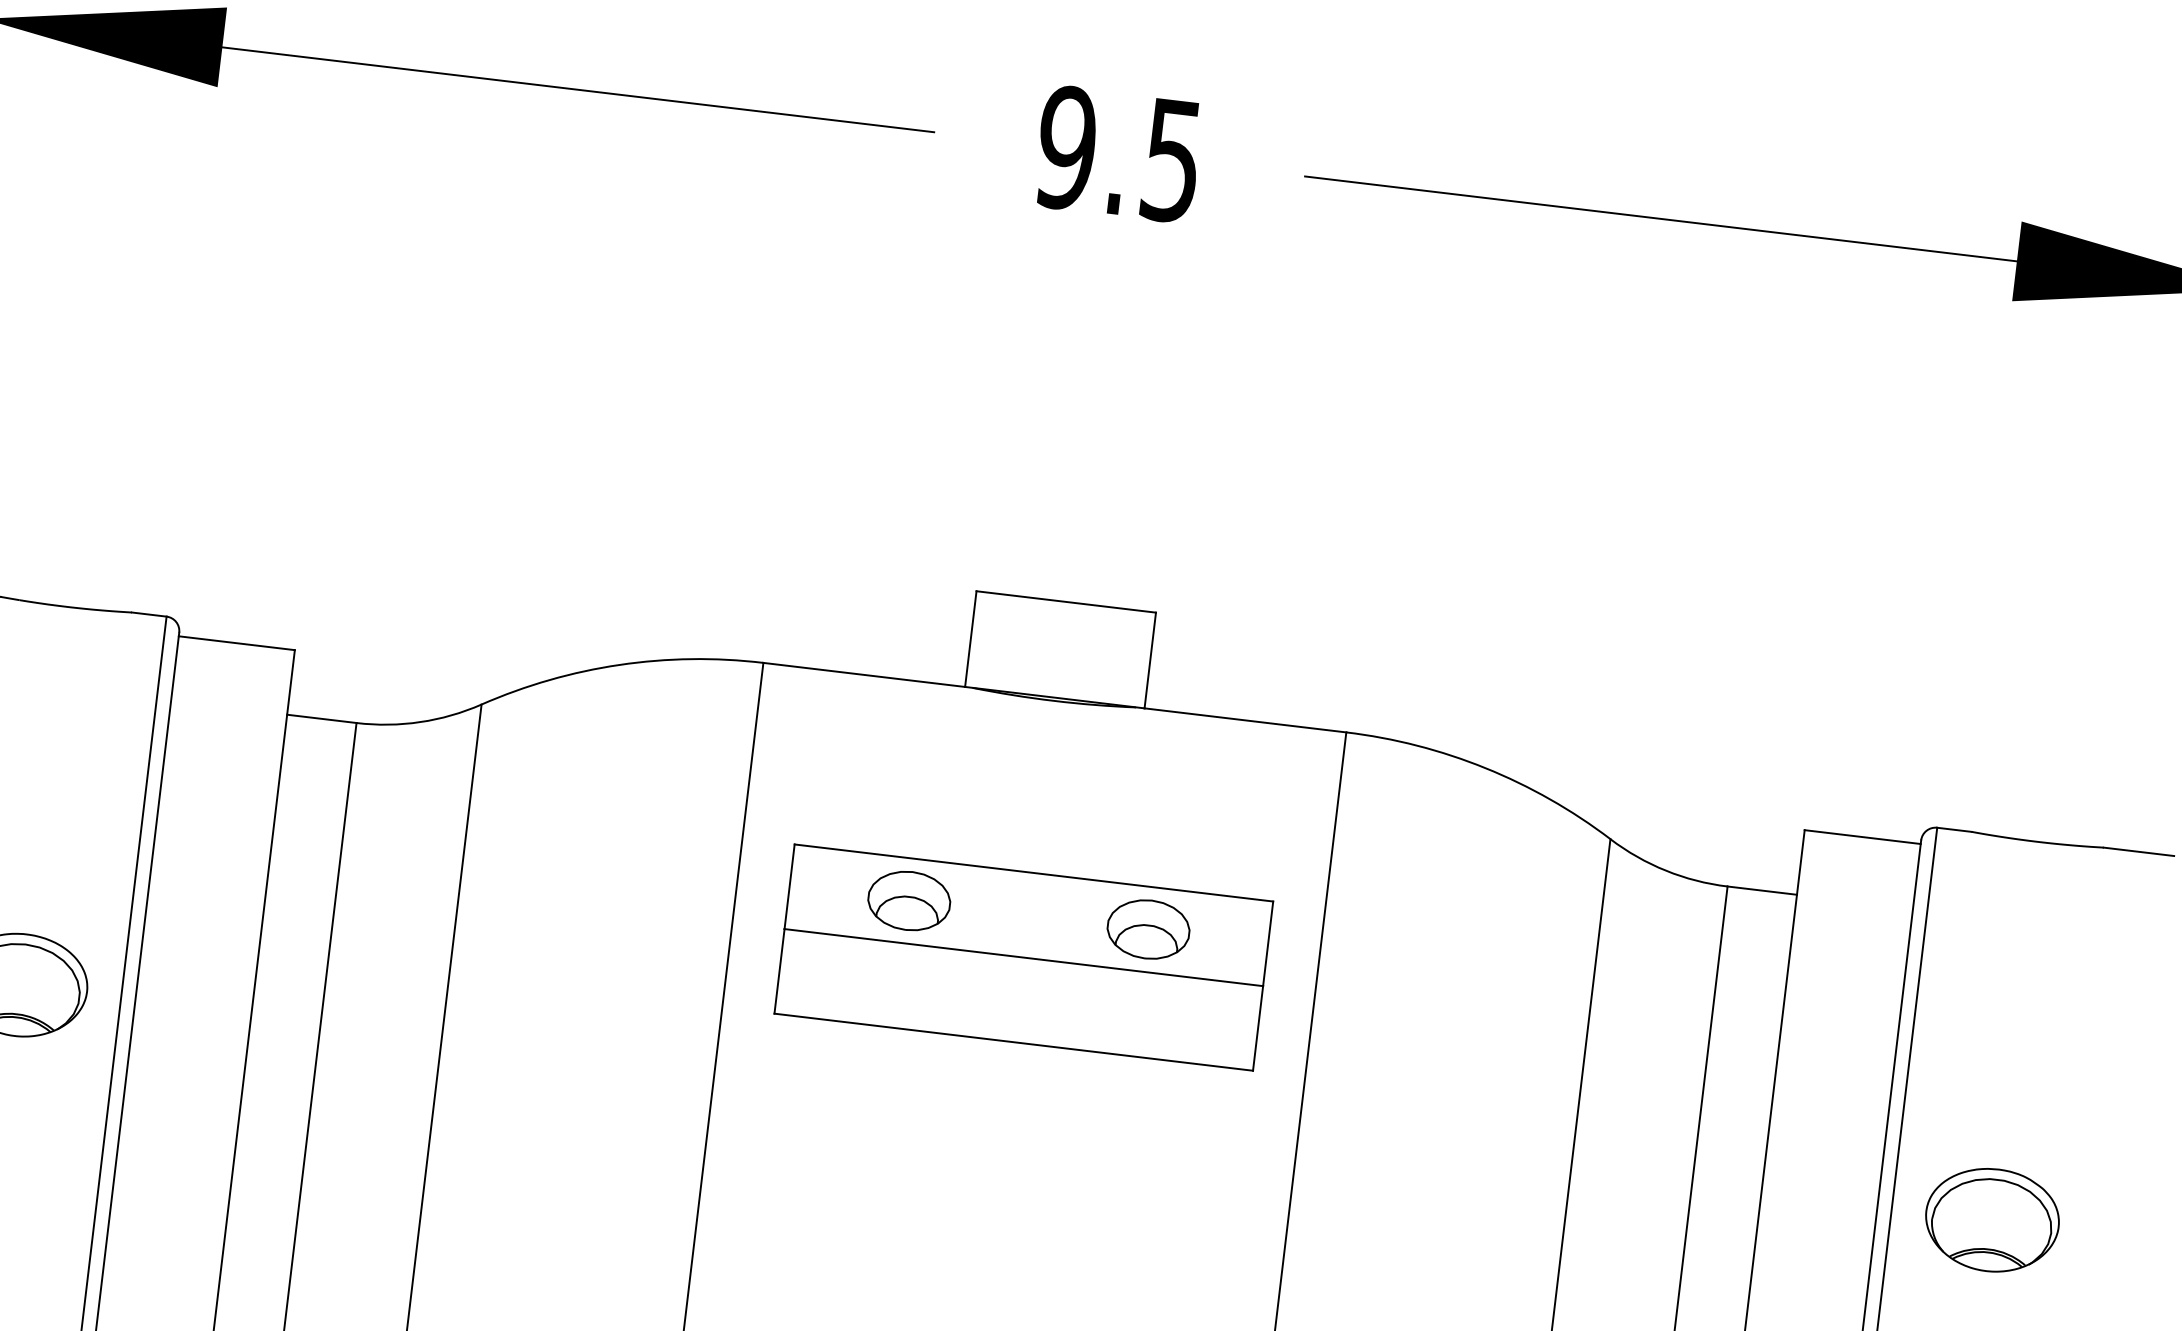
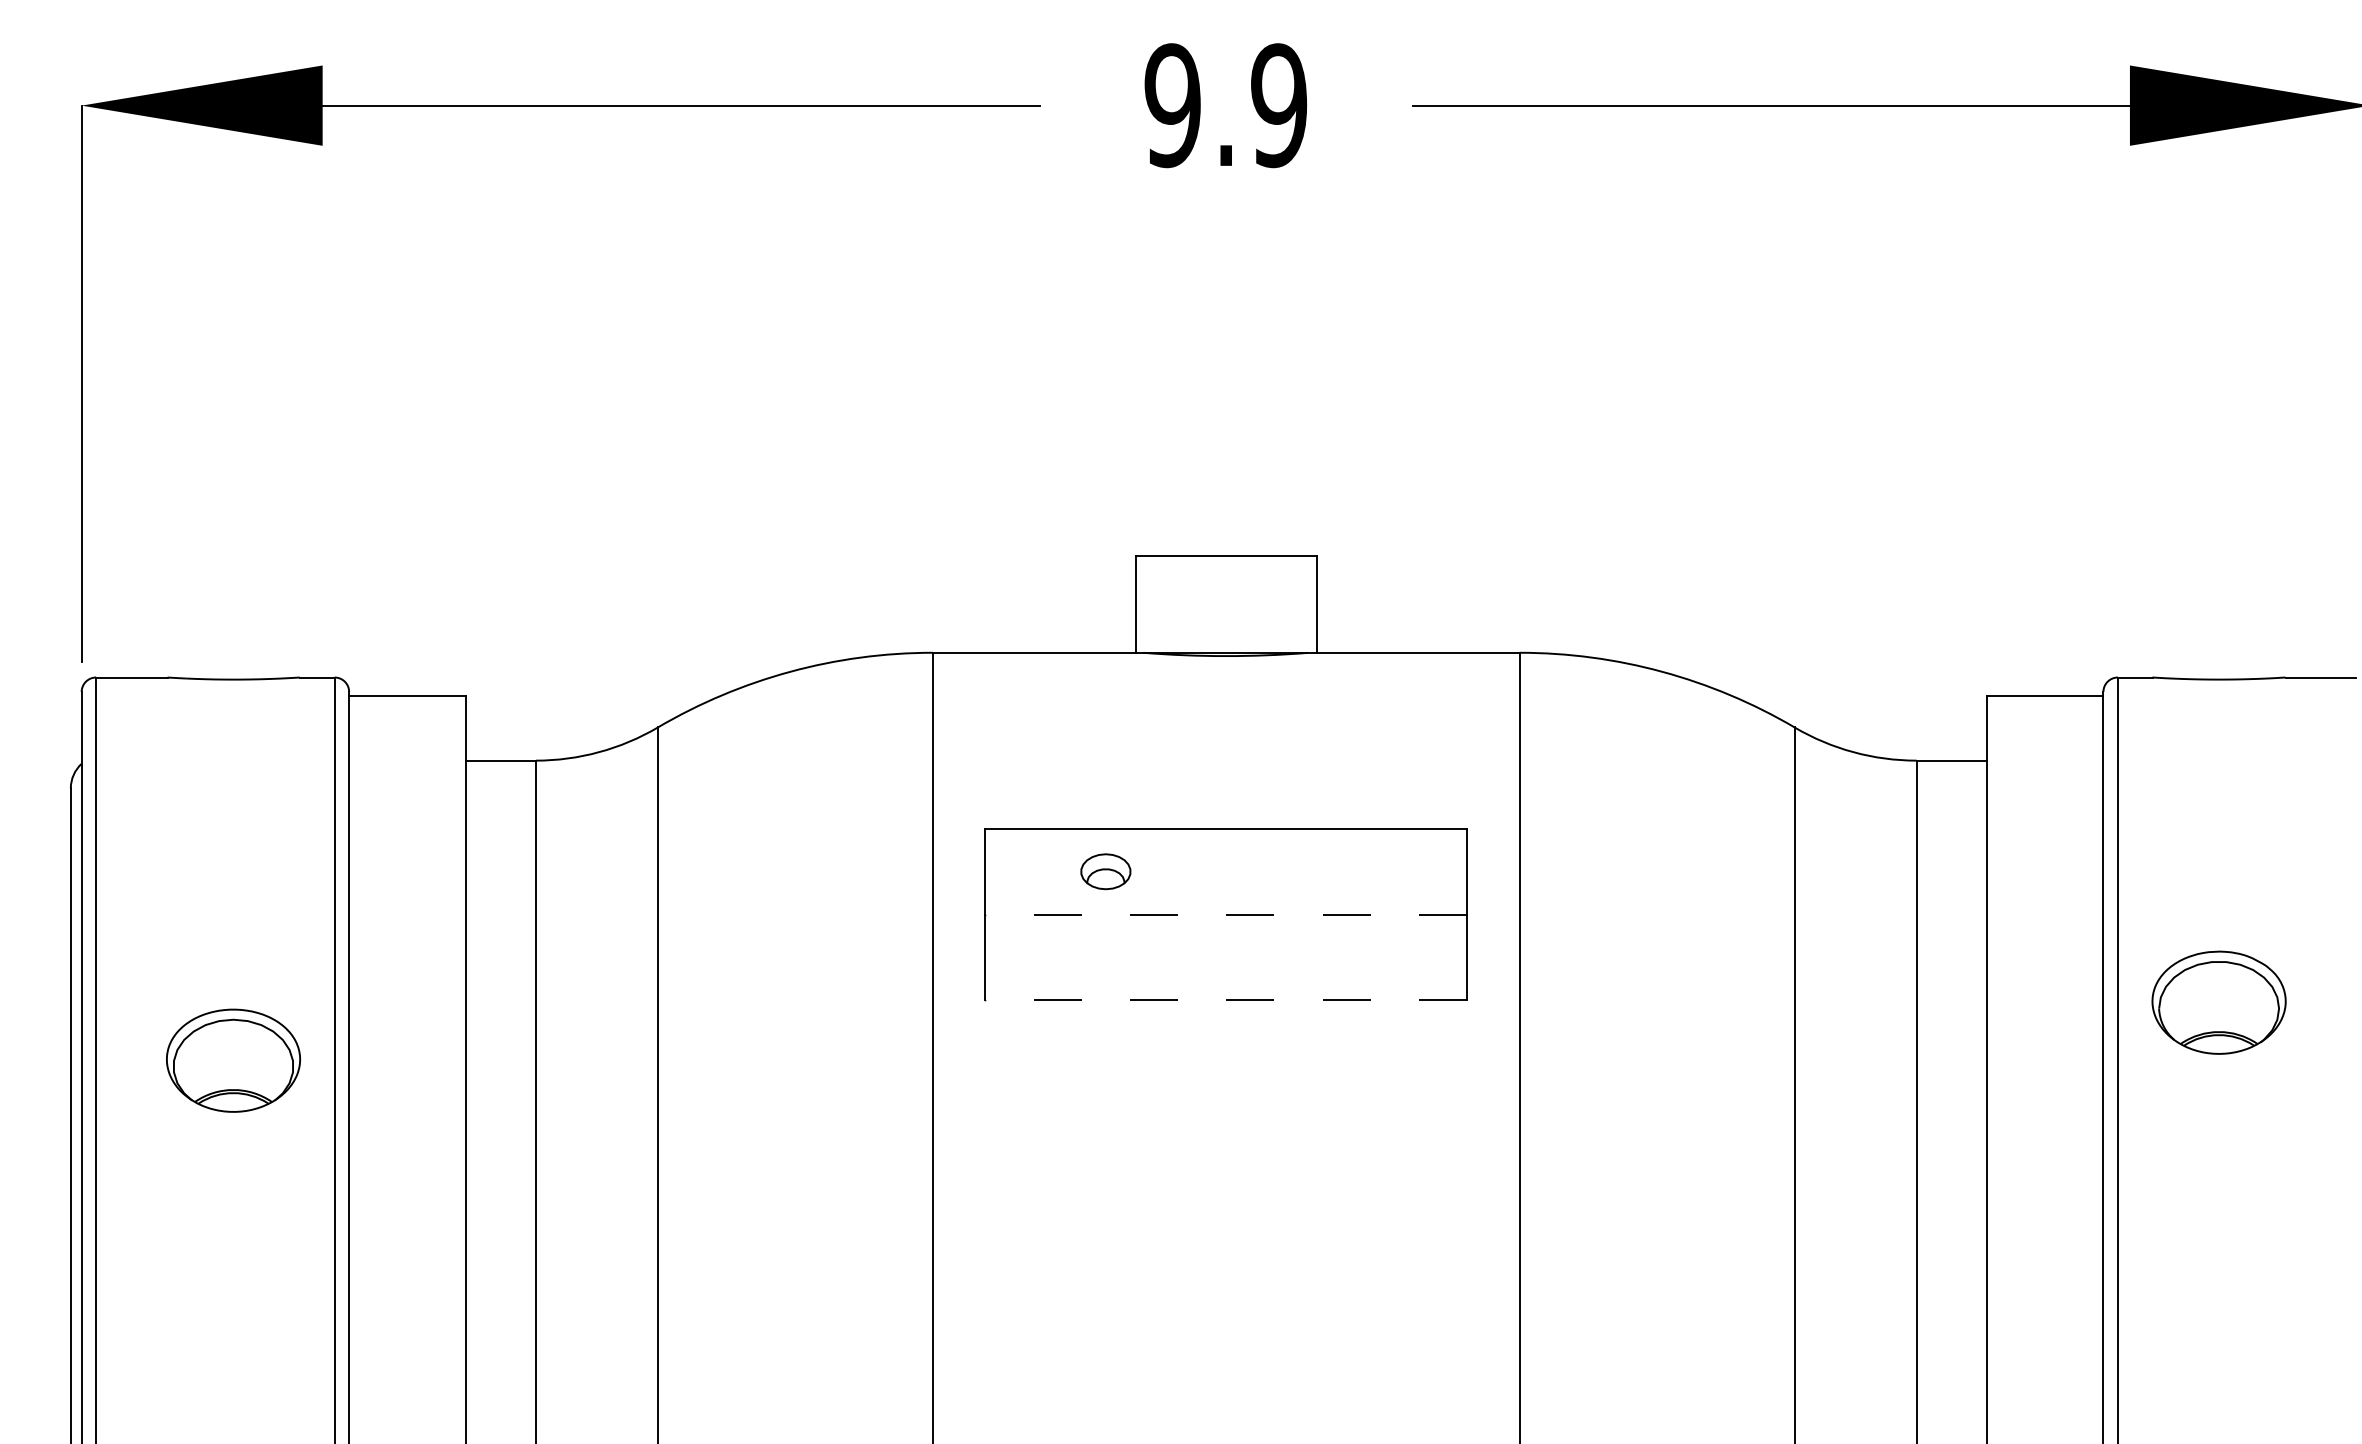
text: (1172, 160) -> (1279, 105), 9.5 -> 9.9
part: (909, 900) -> (1105, 871), size x0.6
part: (1148, 929) -> (1346, 871), removed
line: (1024, 957) -> (1226, 914), solid -> dashed
line: (1014, 1041) -> (1226, 999), solid -> dashed
part: (1991, 1219) -> (2218, 1002), moved

